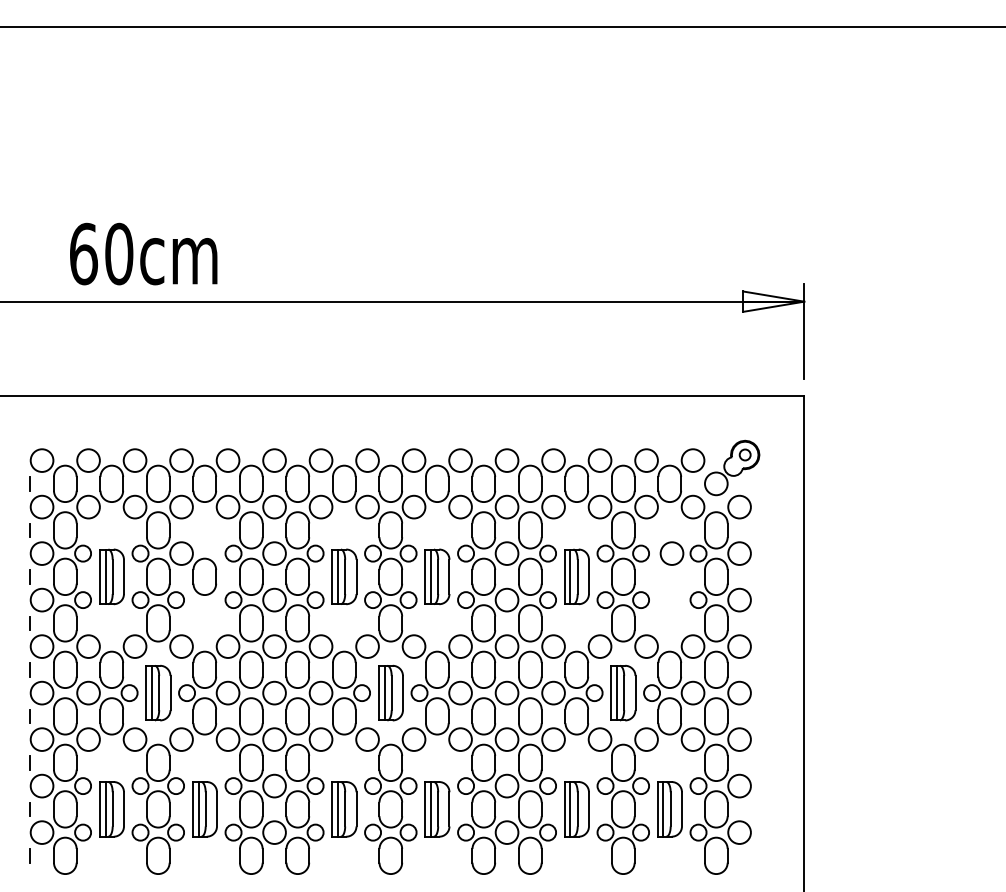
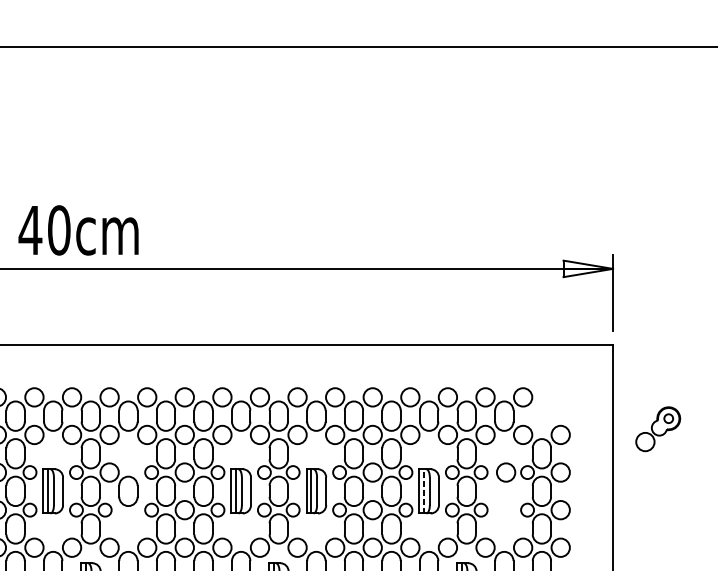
text: (83, 253) -> (30, 229), 60cm -> 40cm
part: (732, 467) -> (658, 428), moved
line: (570, 576) -> (424, 491), solid -> dashed

